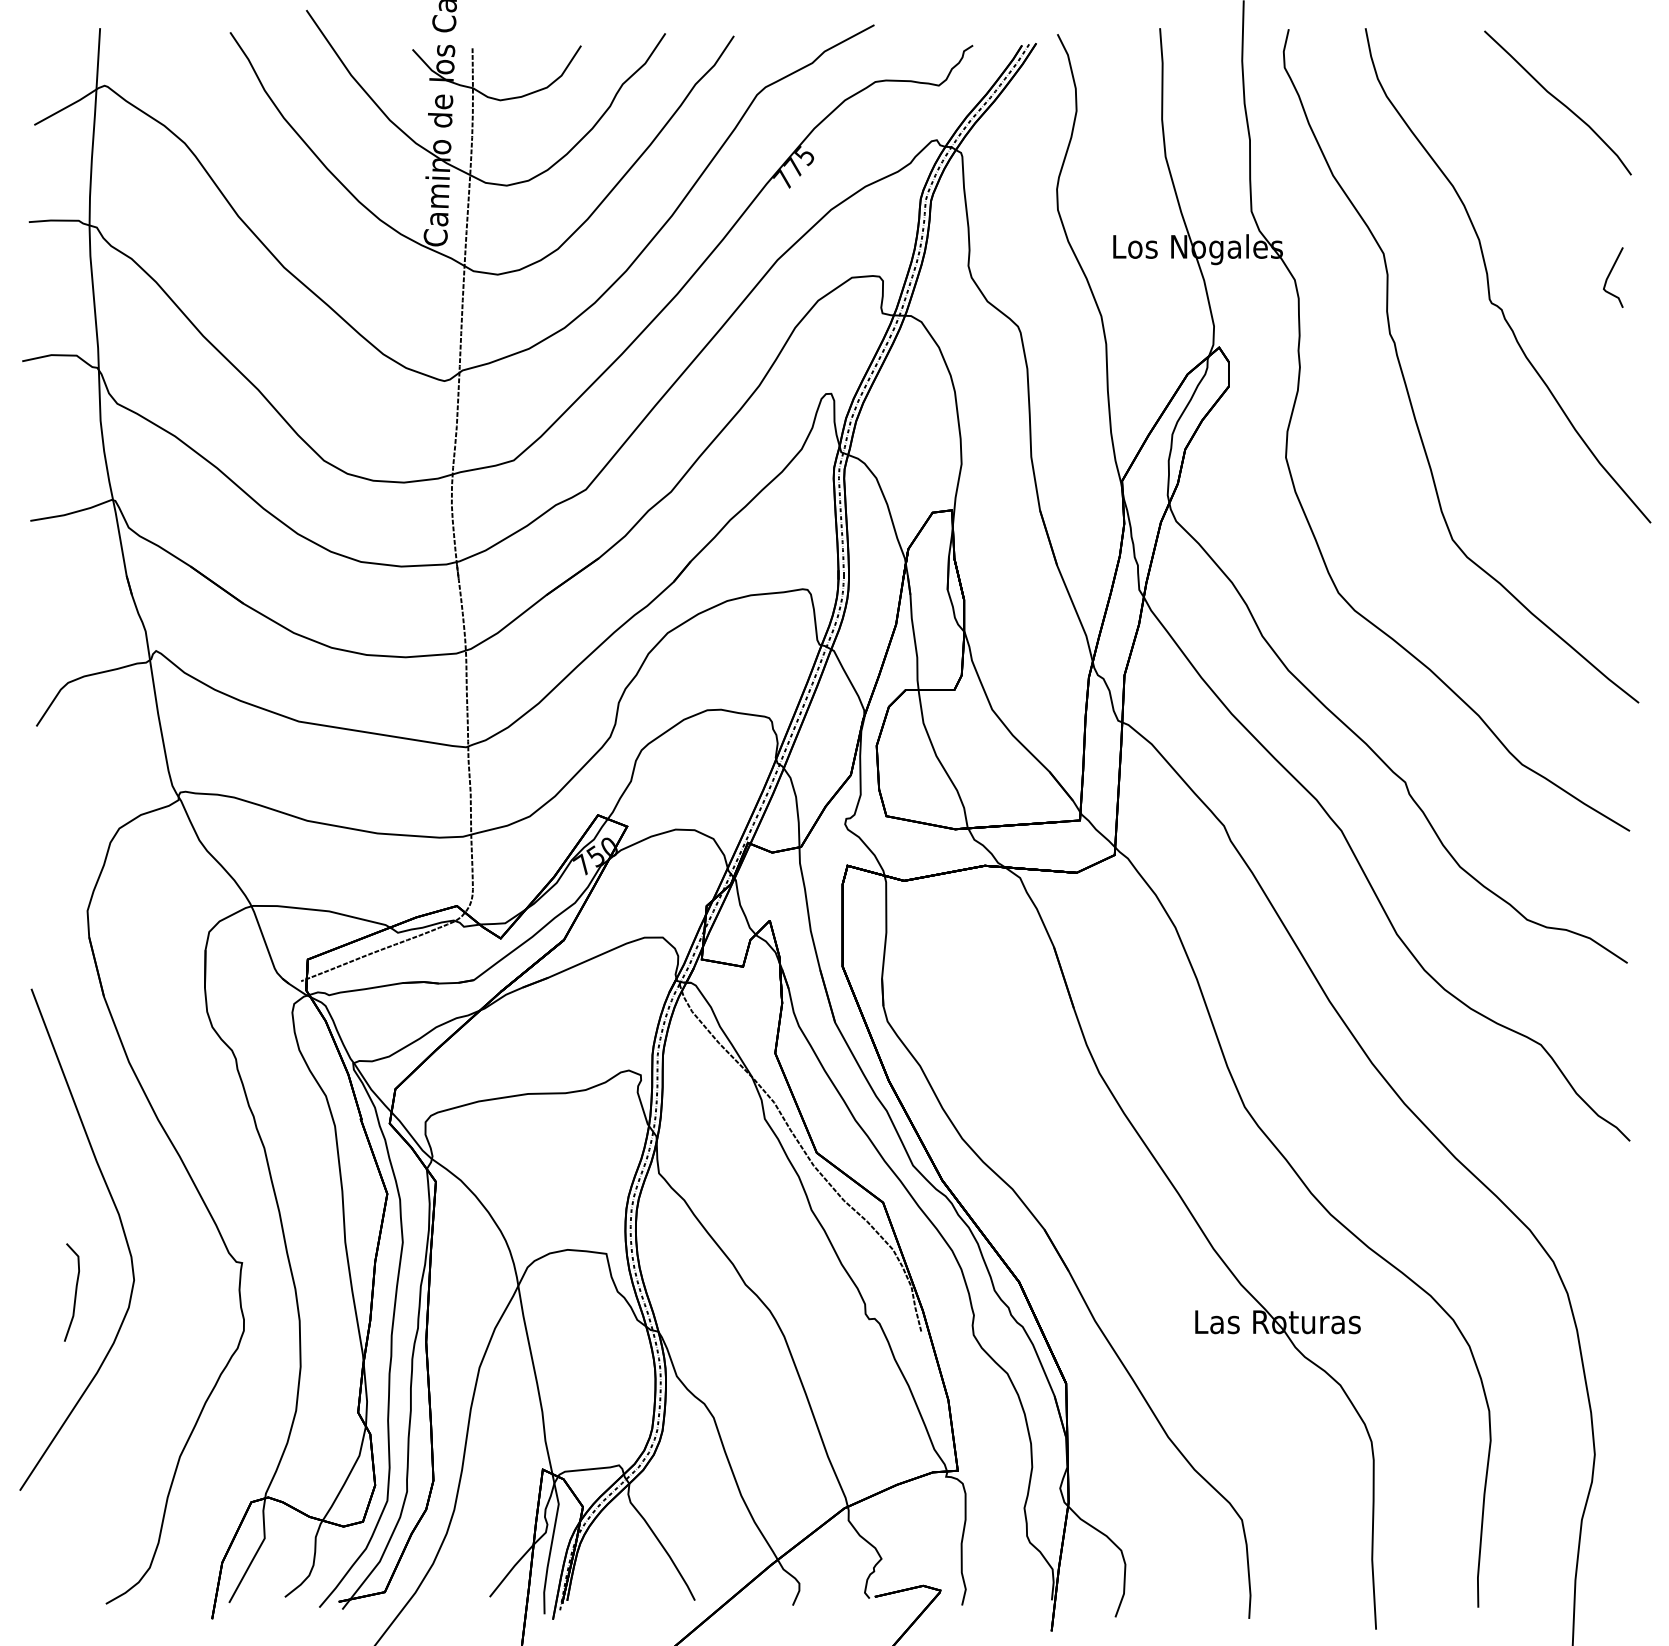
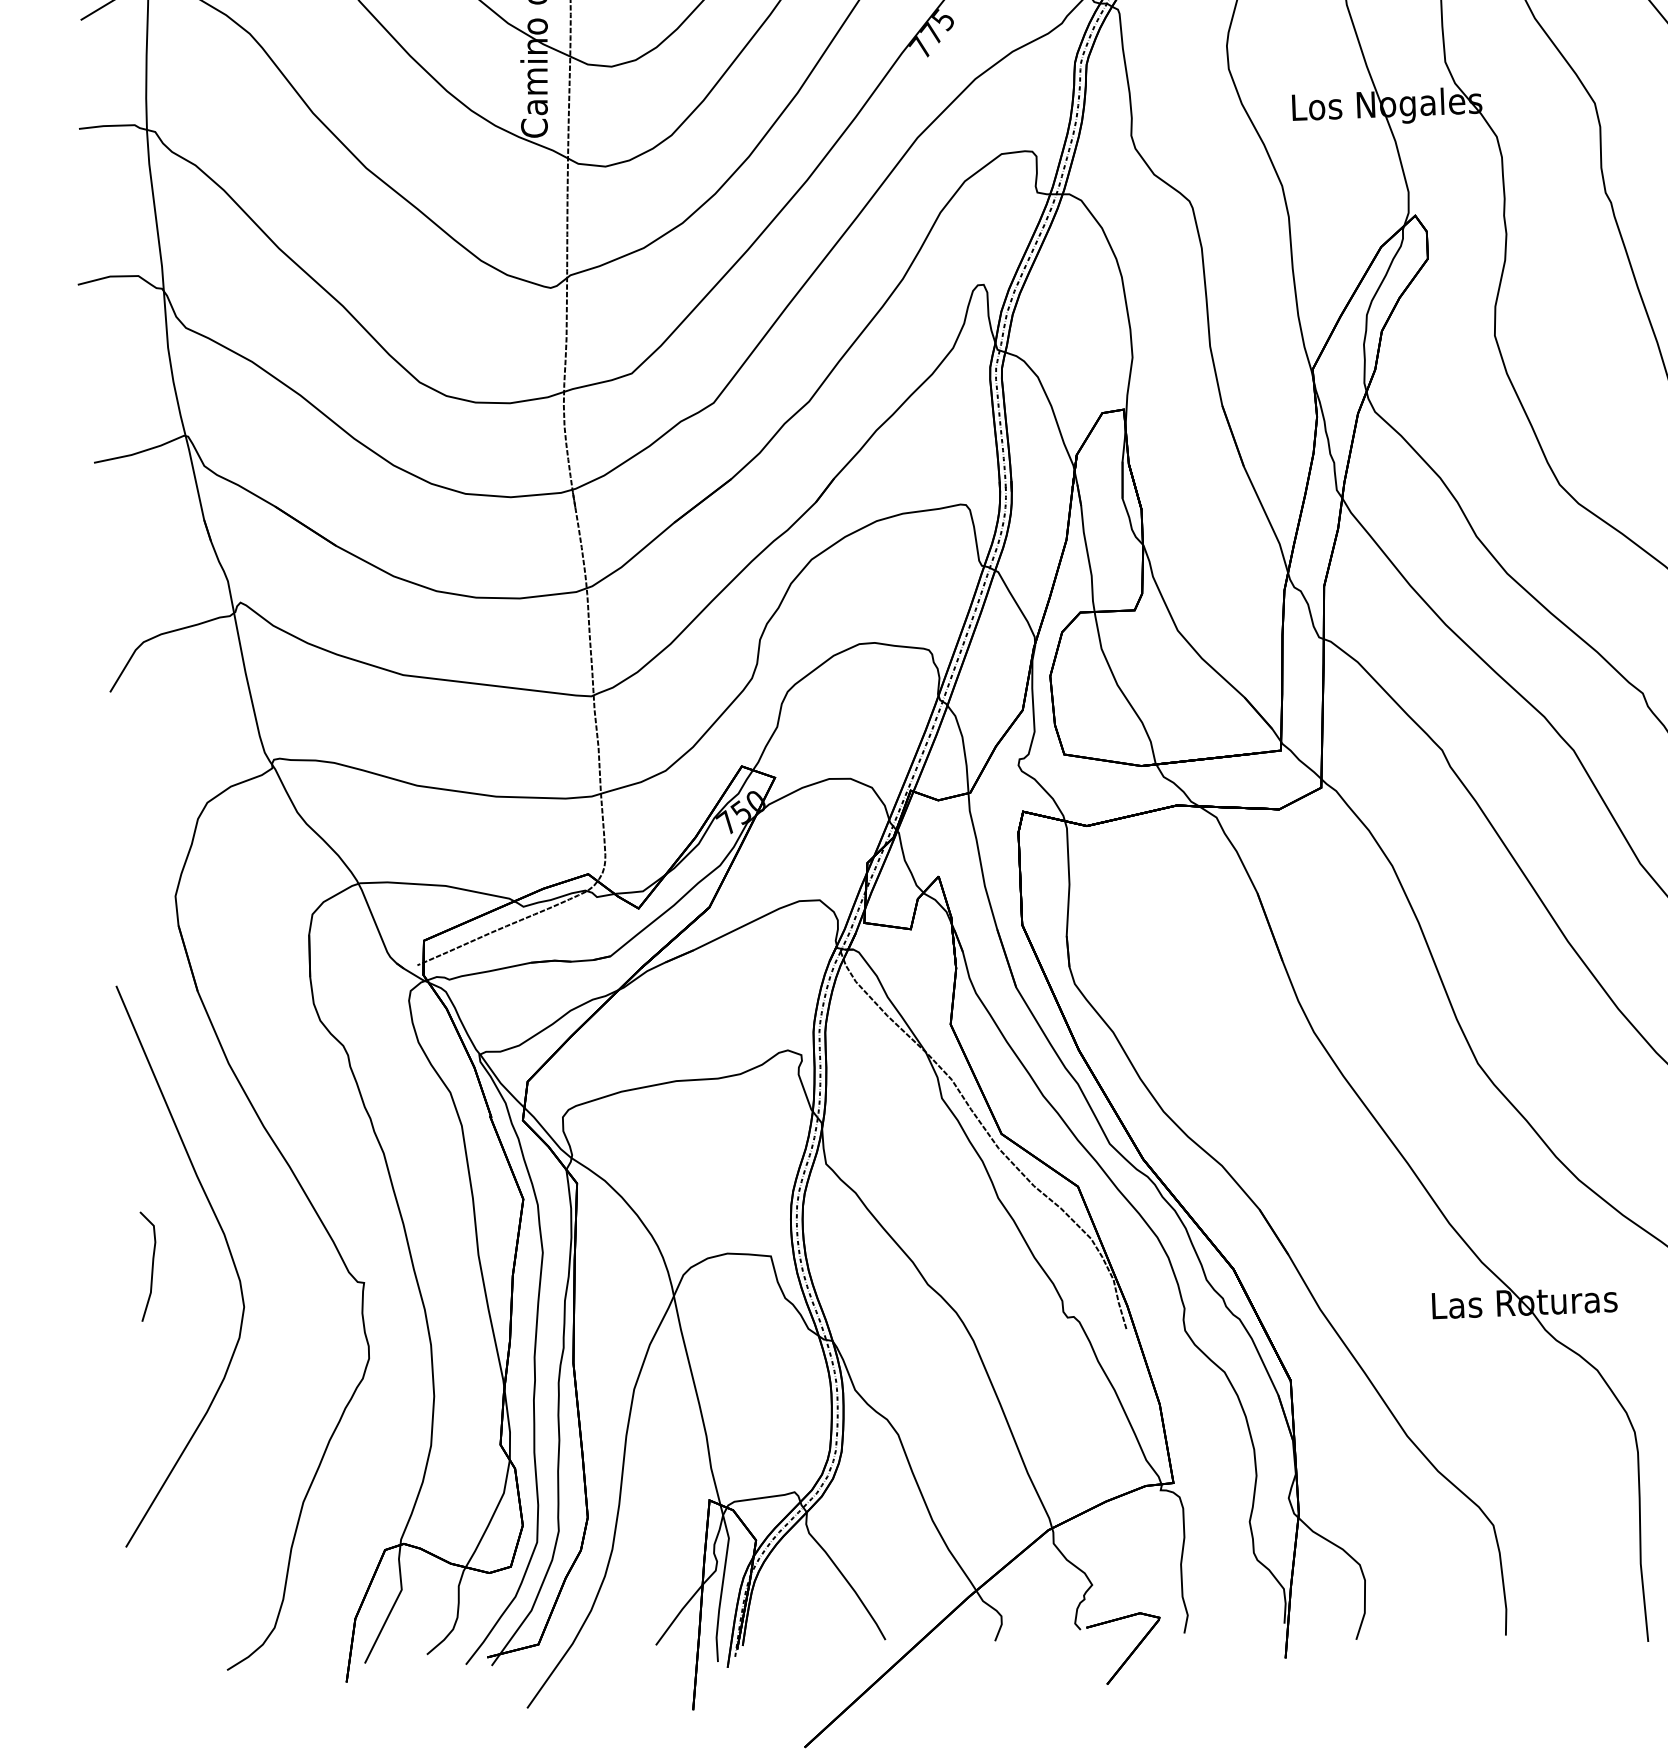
curve: (74, 1294) -> (151, 1268), moved

